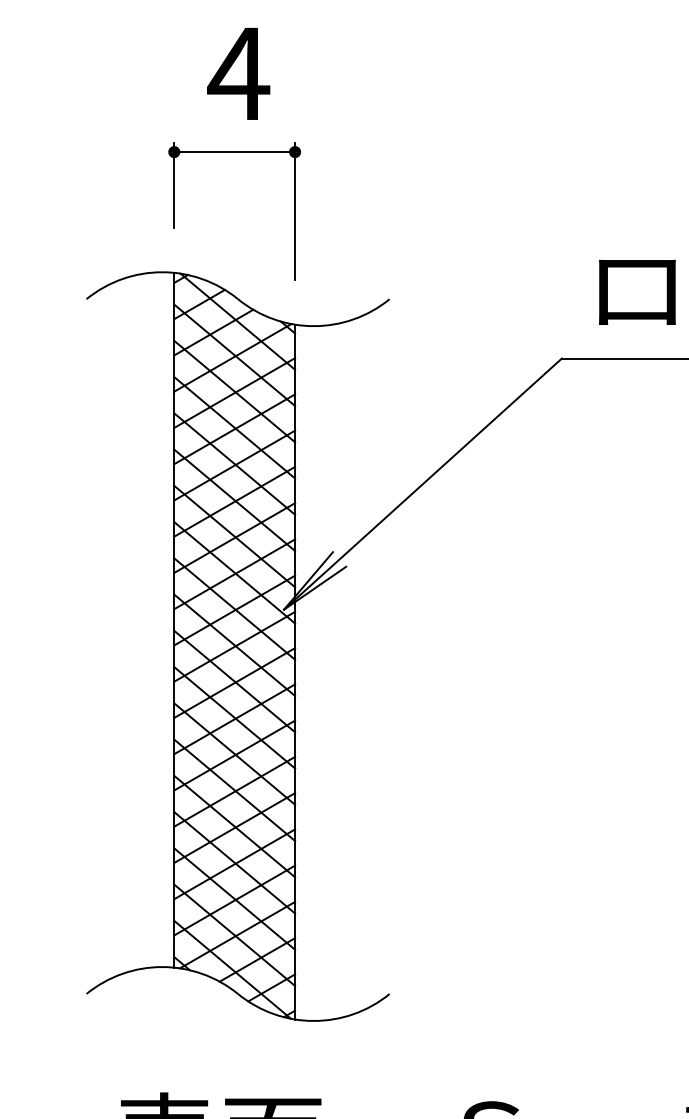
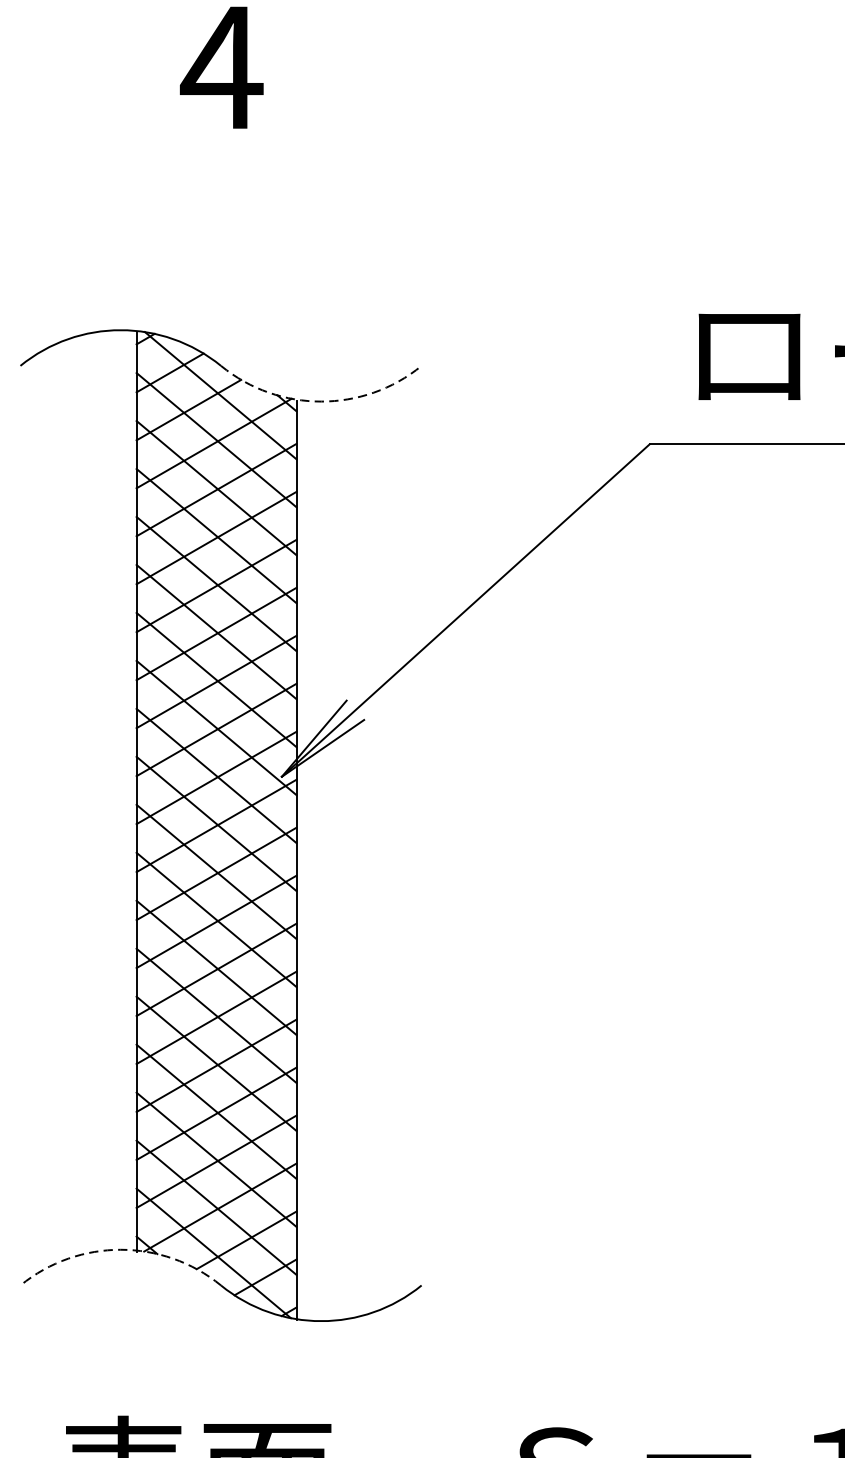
part: (234, 152) -> (216, 171), removed
arc: (313, 326) -> (320, 402), solid -> dashed
arc: (162, 967) -> (121, 1250), solid -> dashed

